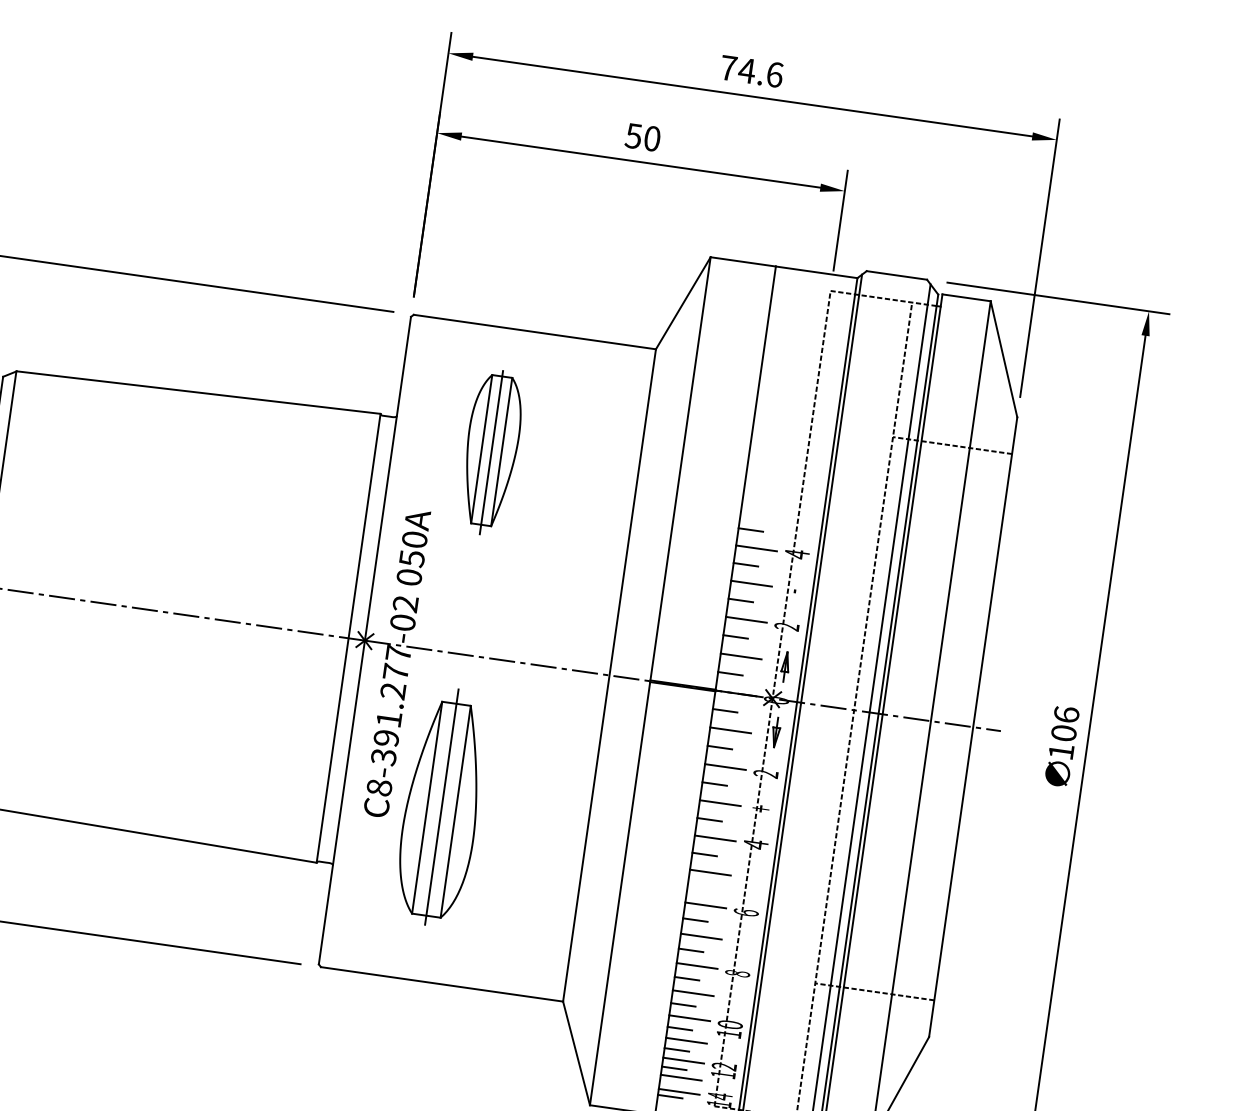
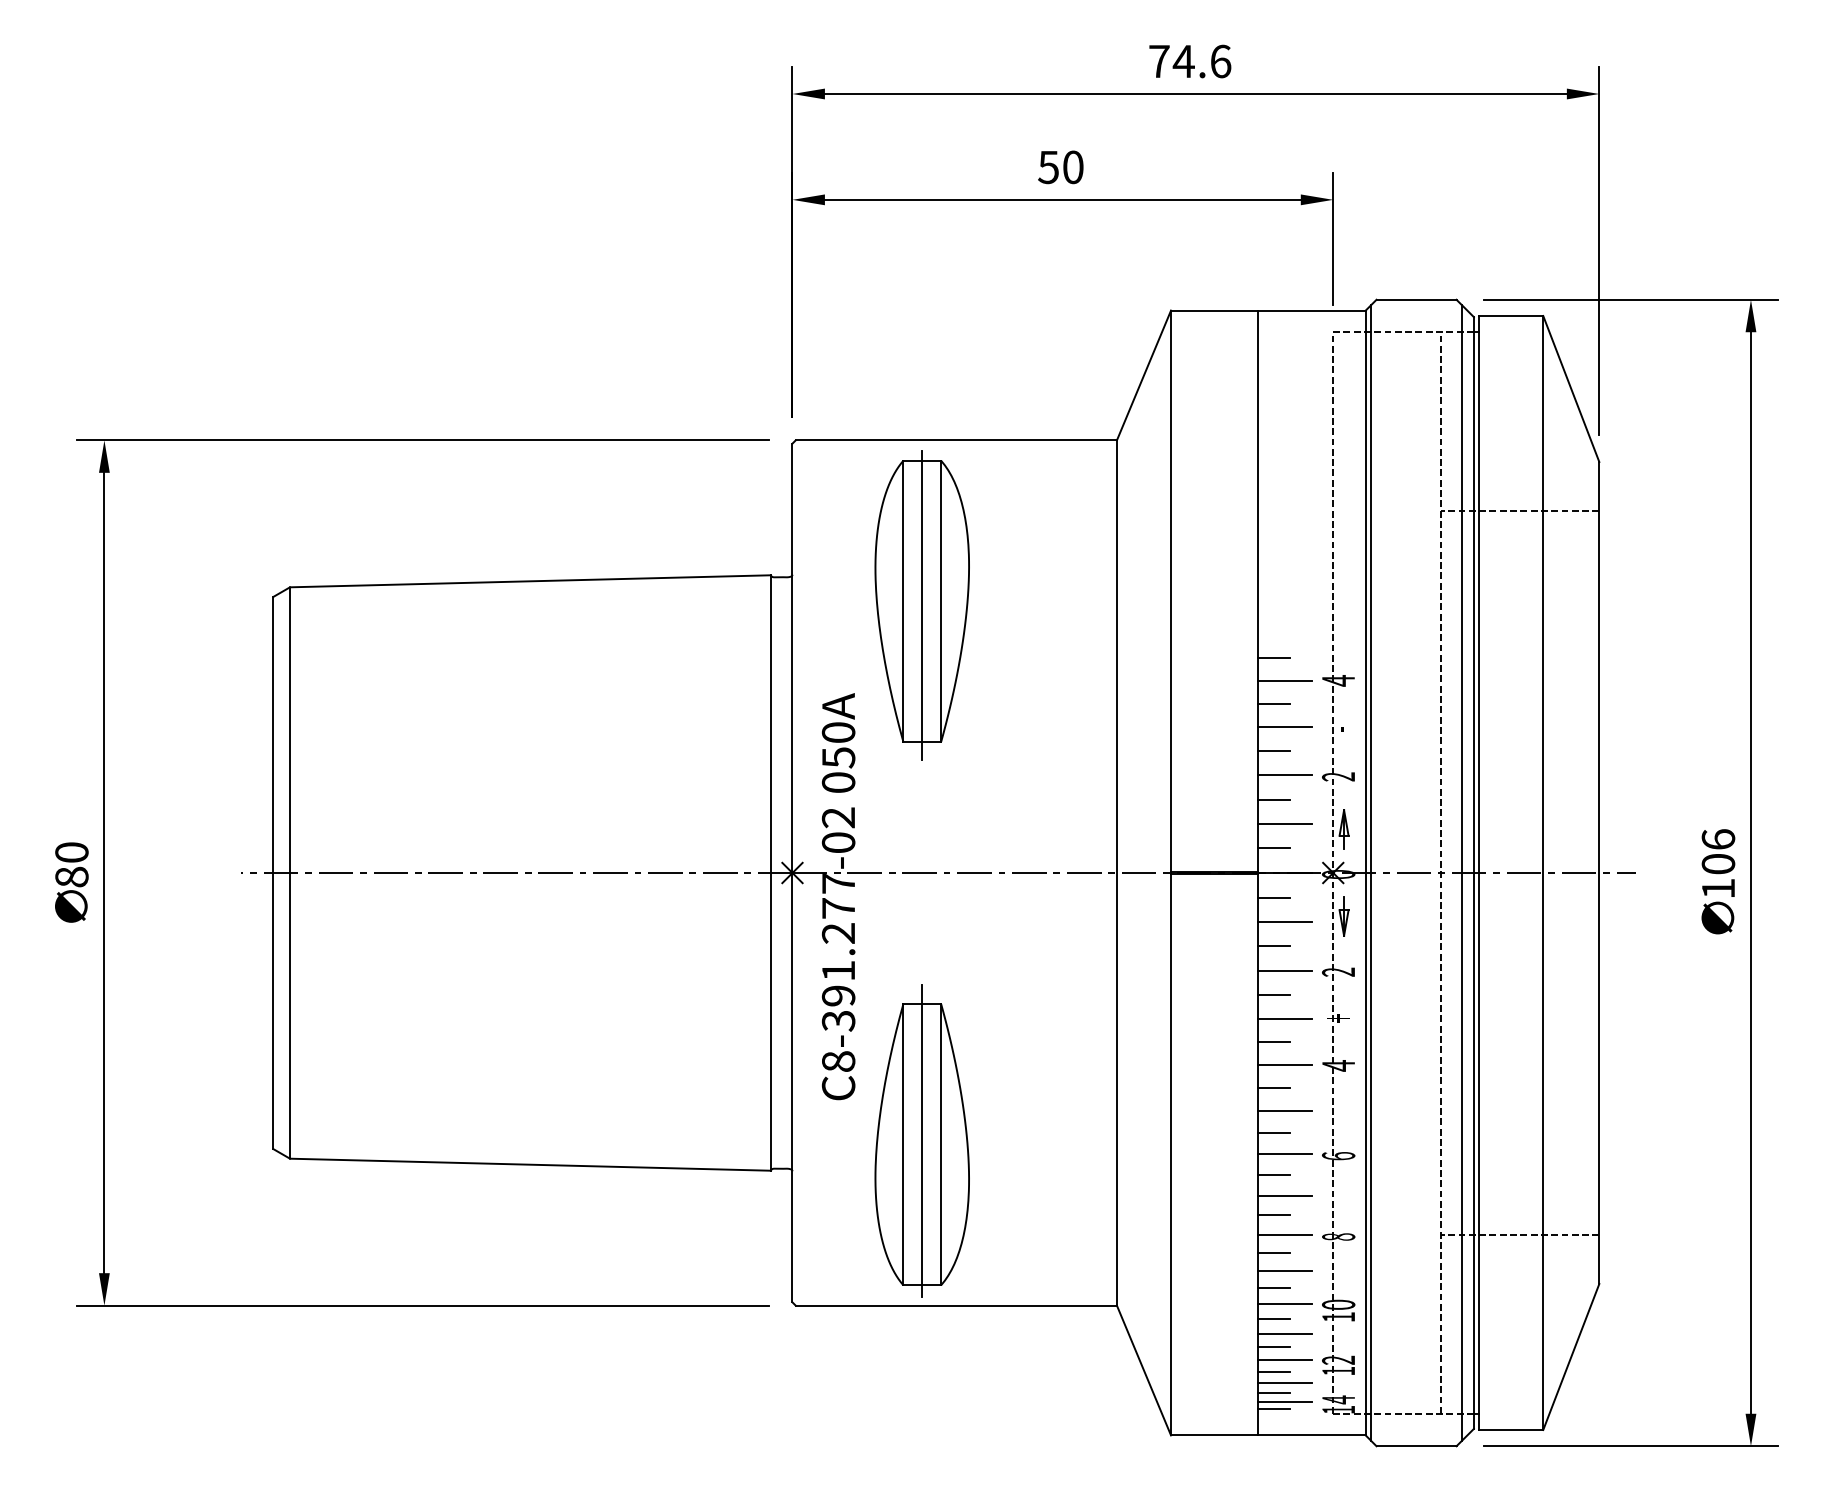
part: (490, 452) -> (921, 605), size x1.43
part: (441, 806) -> (921, 1140), moved
line: (699, 887) -> (1273, 1132), added
line: (671, 1083) -> (1273, 1392), added

